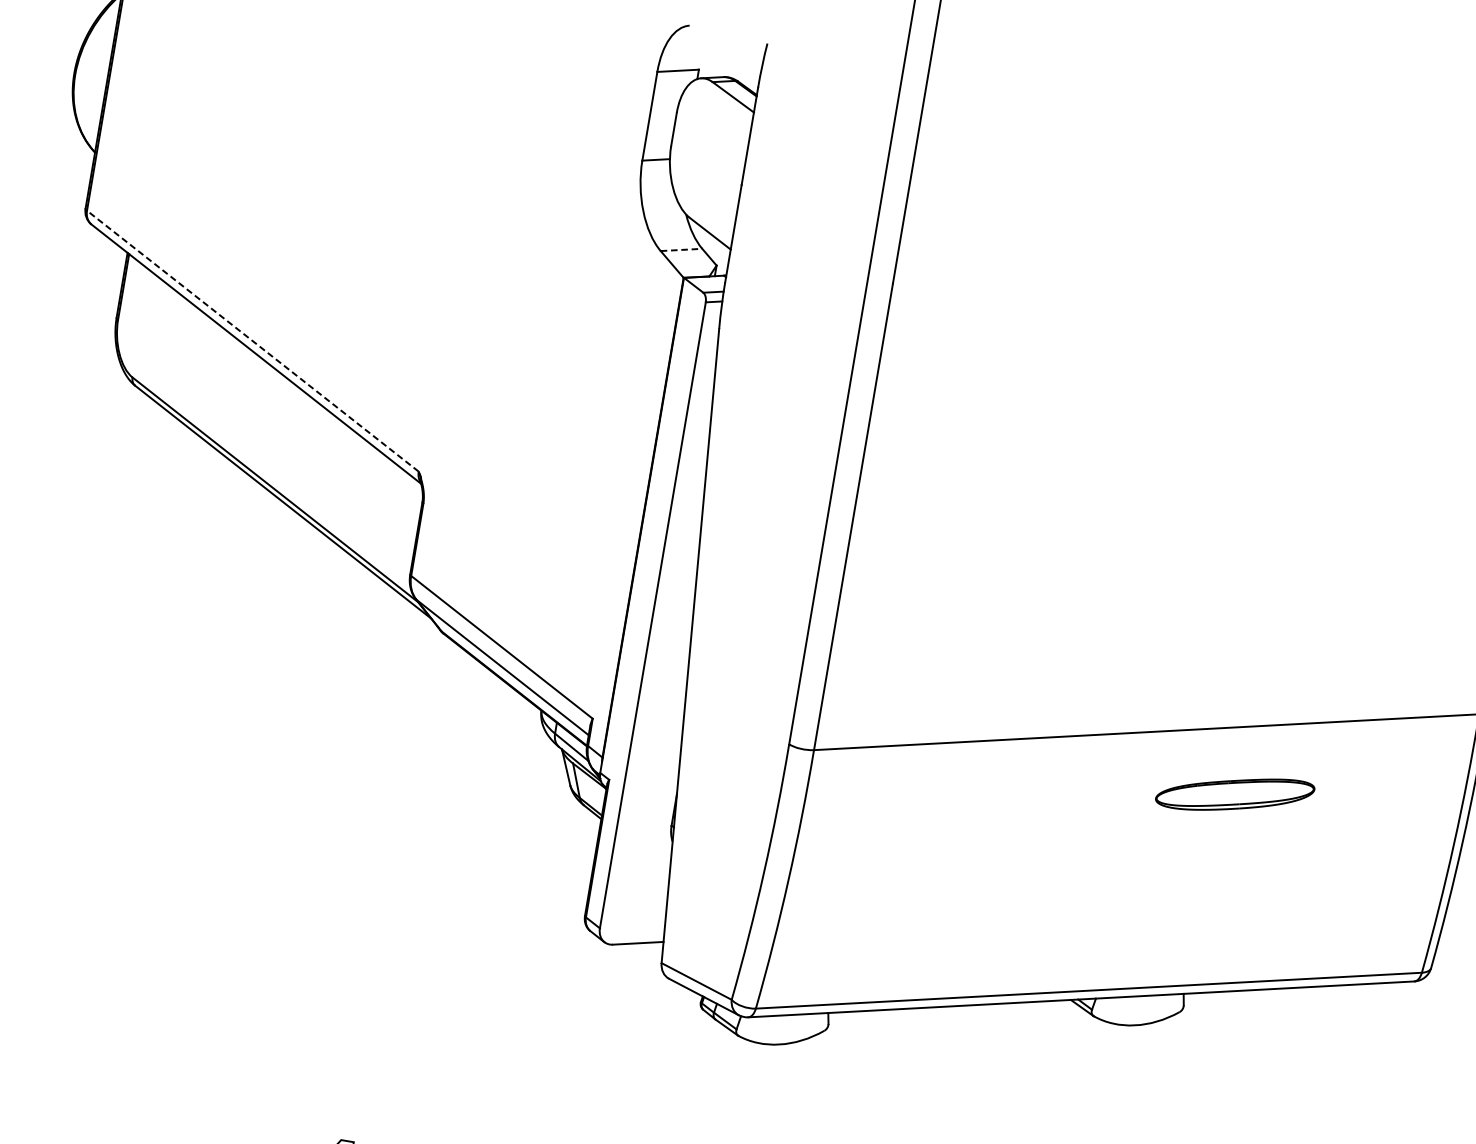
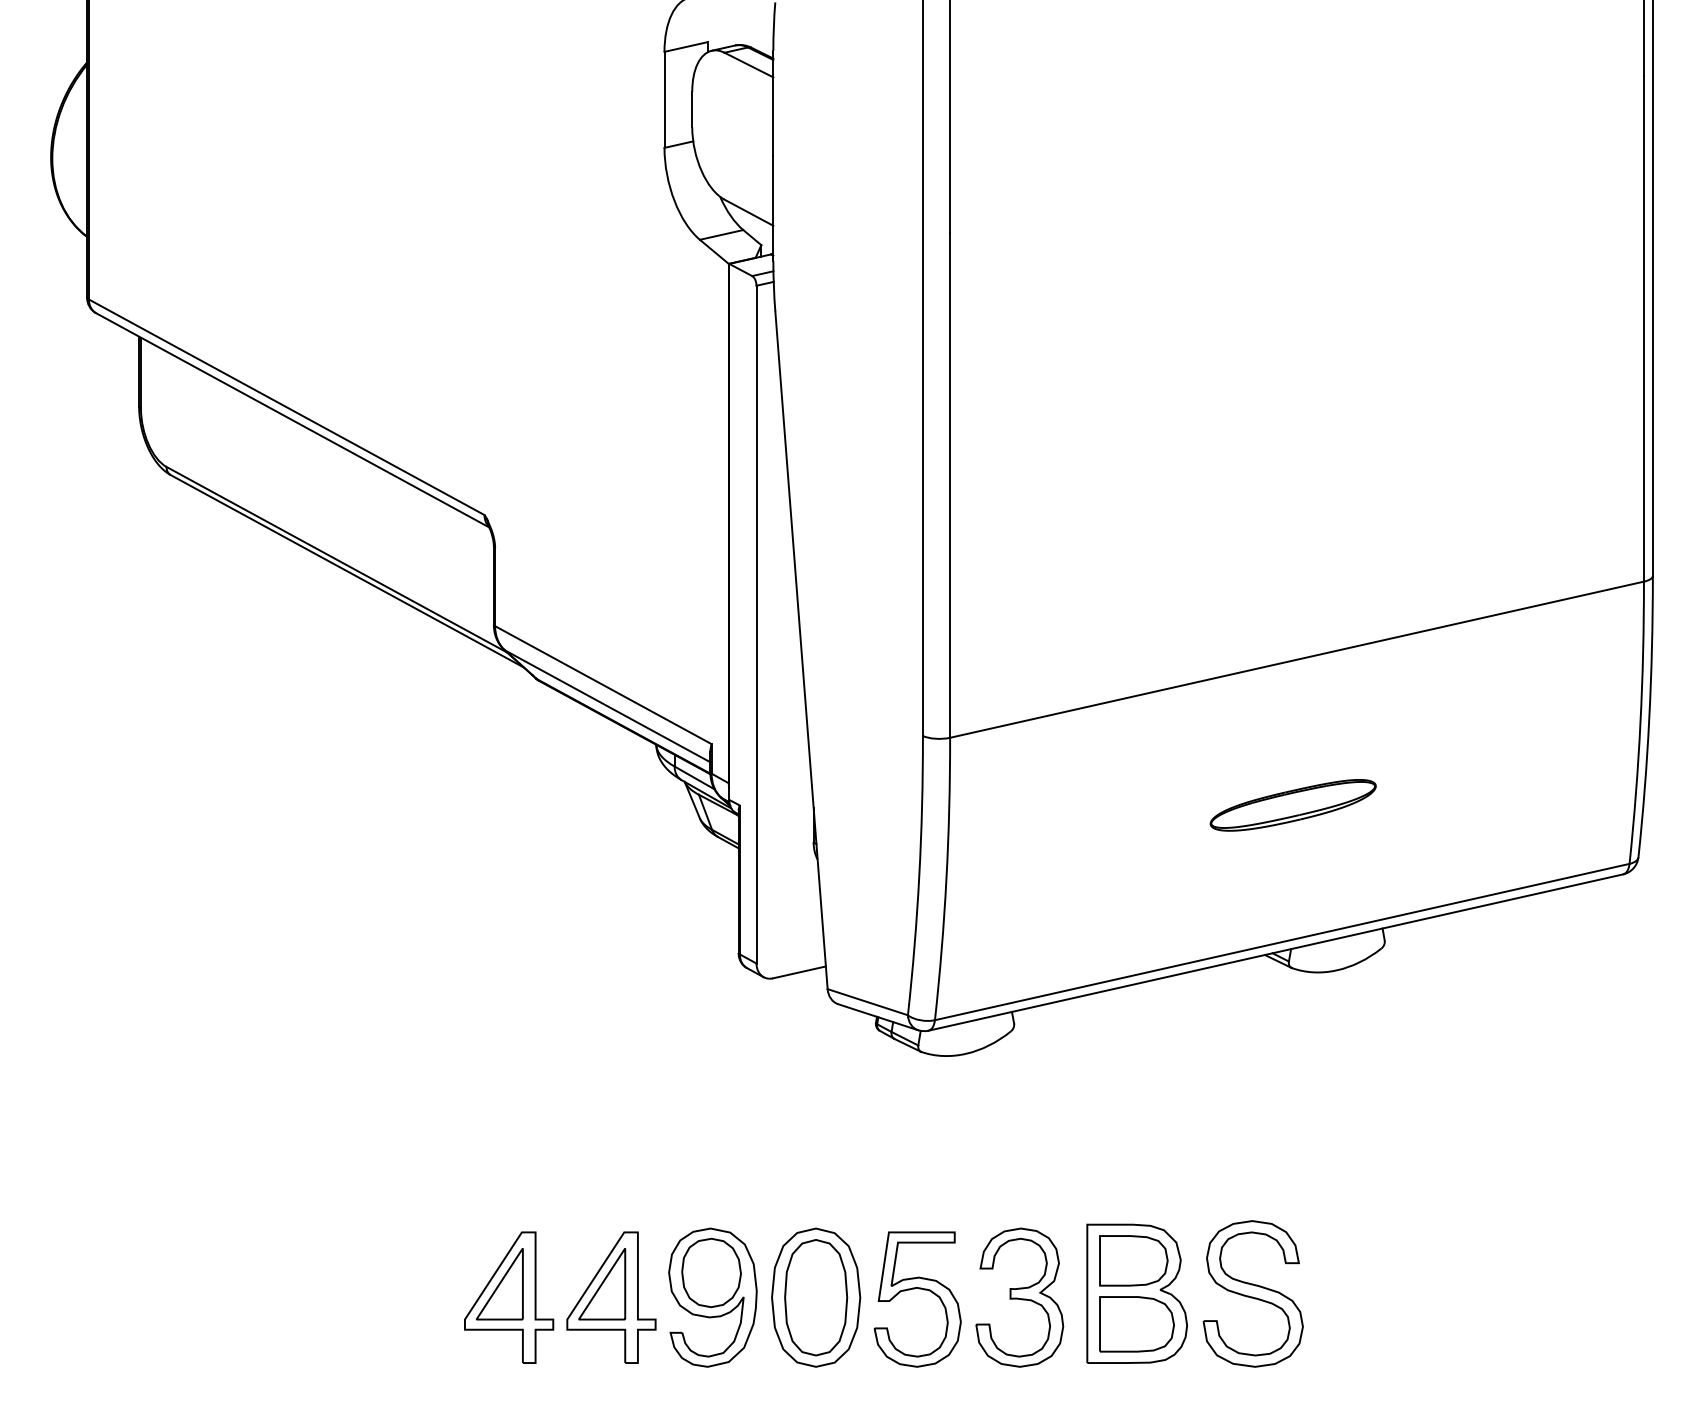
line: (682, 249) -> (722, 234), dashed -> solid
line: (252, 341) -> (286, 407), dashed -> solid
part: (1234, 794) -> (1292, 805), moved

